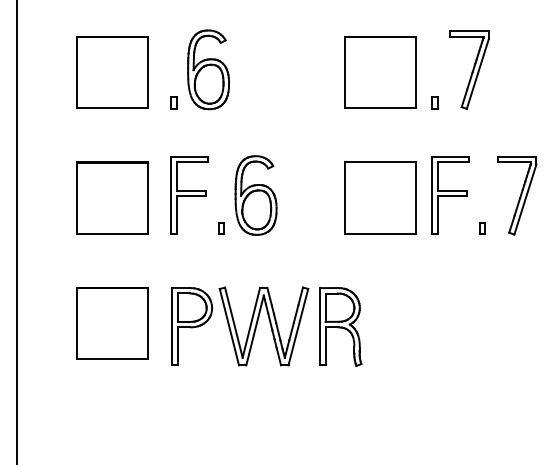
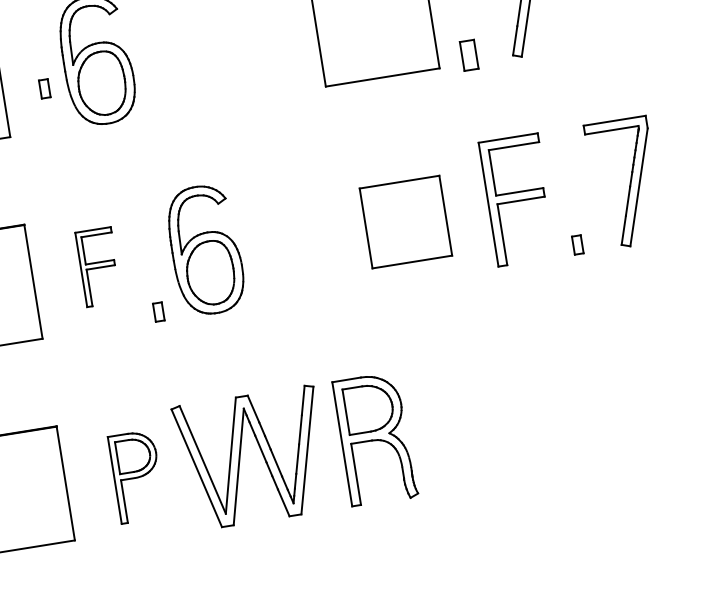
part: (173, 102) -> (43, 88), moved
part: (434, 102) -> (468, 54), size x1.6
part: (189, 195) -> (98, 267), size x0.6
part: (380, 197) -> (405, 221), size x0.7
part: (192, 326) -> (137, 476), size x0.7

